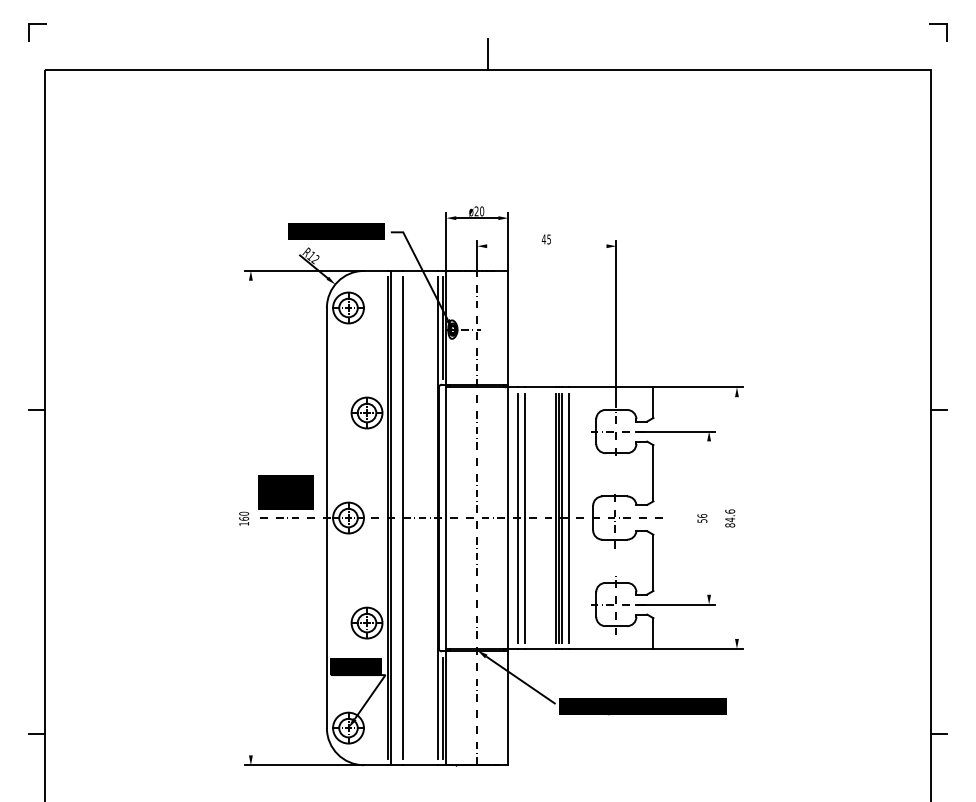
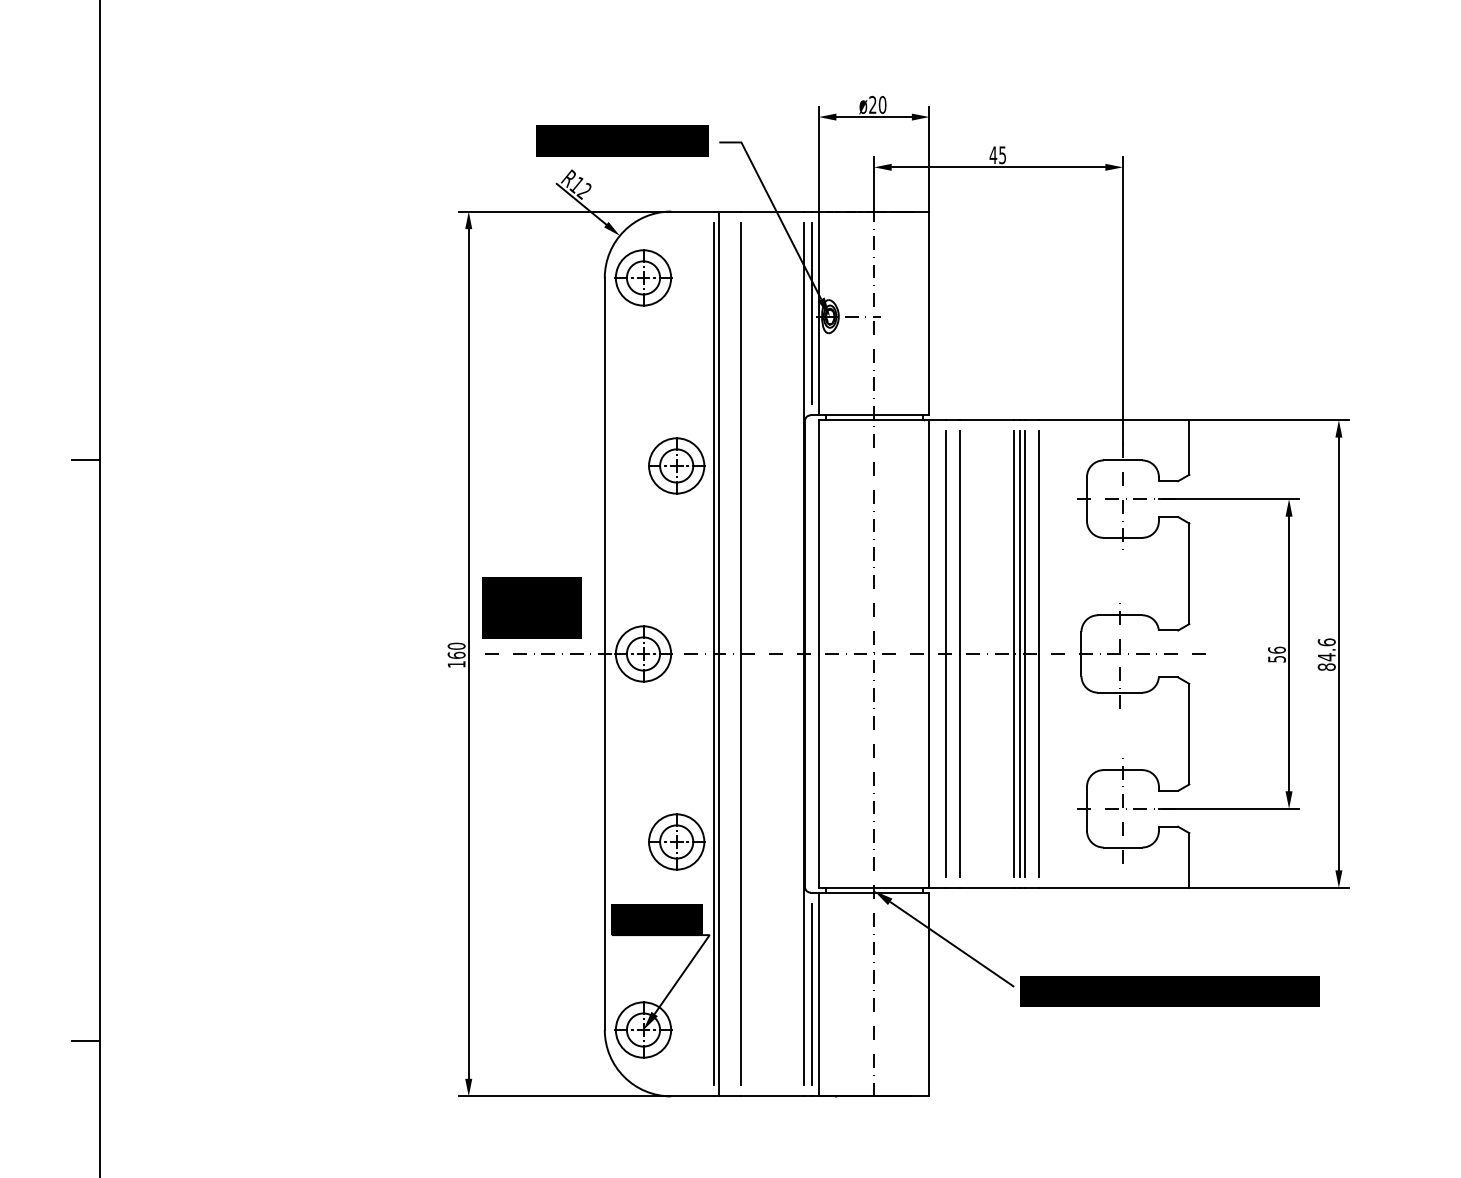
line: (546, 246) -> (997, 167), added
line: (250, 517) -> (468, 652), added
line: (709, 517) -> (1289, 652), added
line: (736, 517) -> (1338, 652), added

